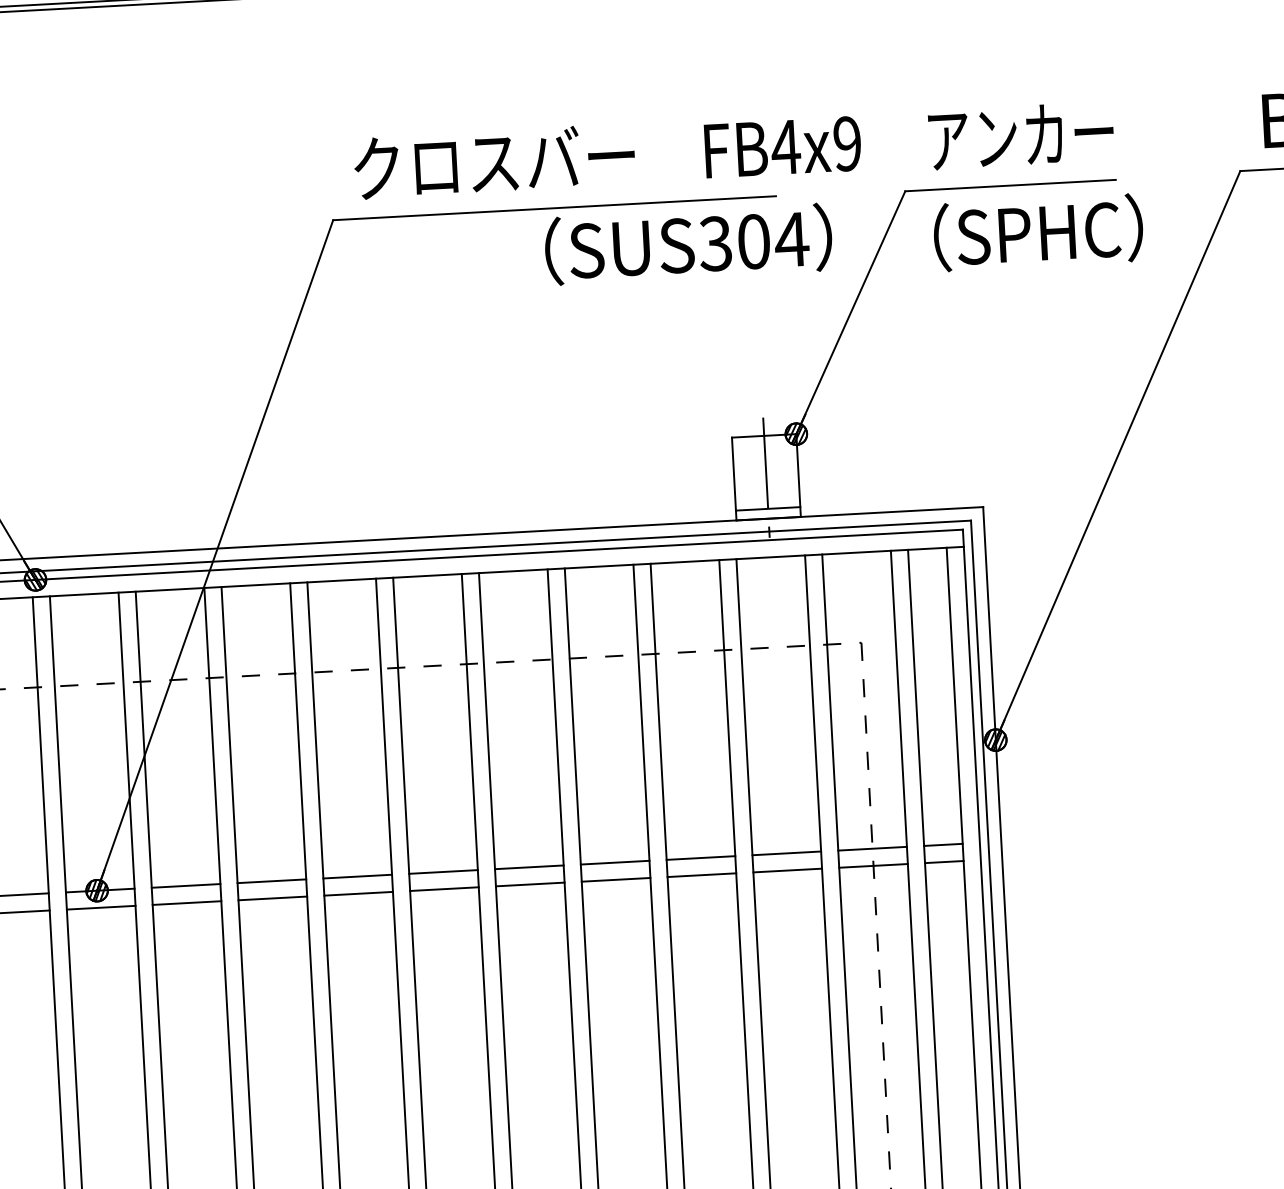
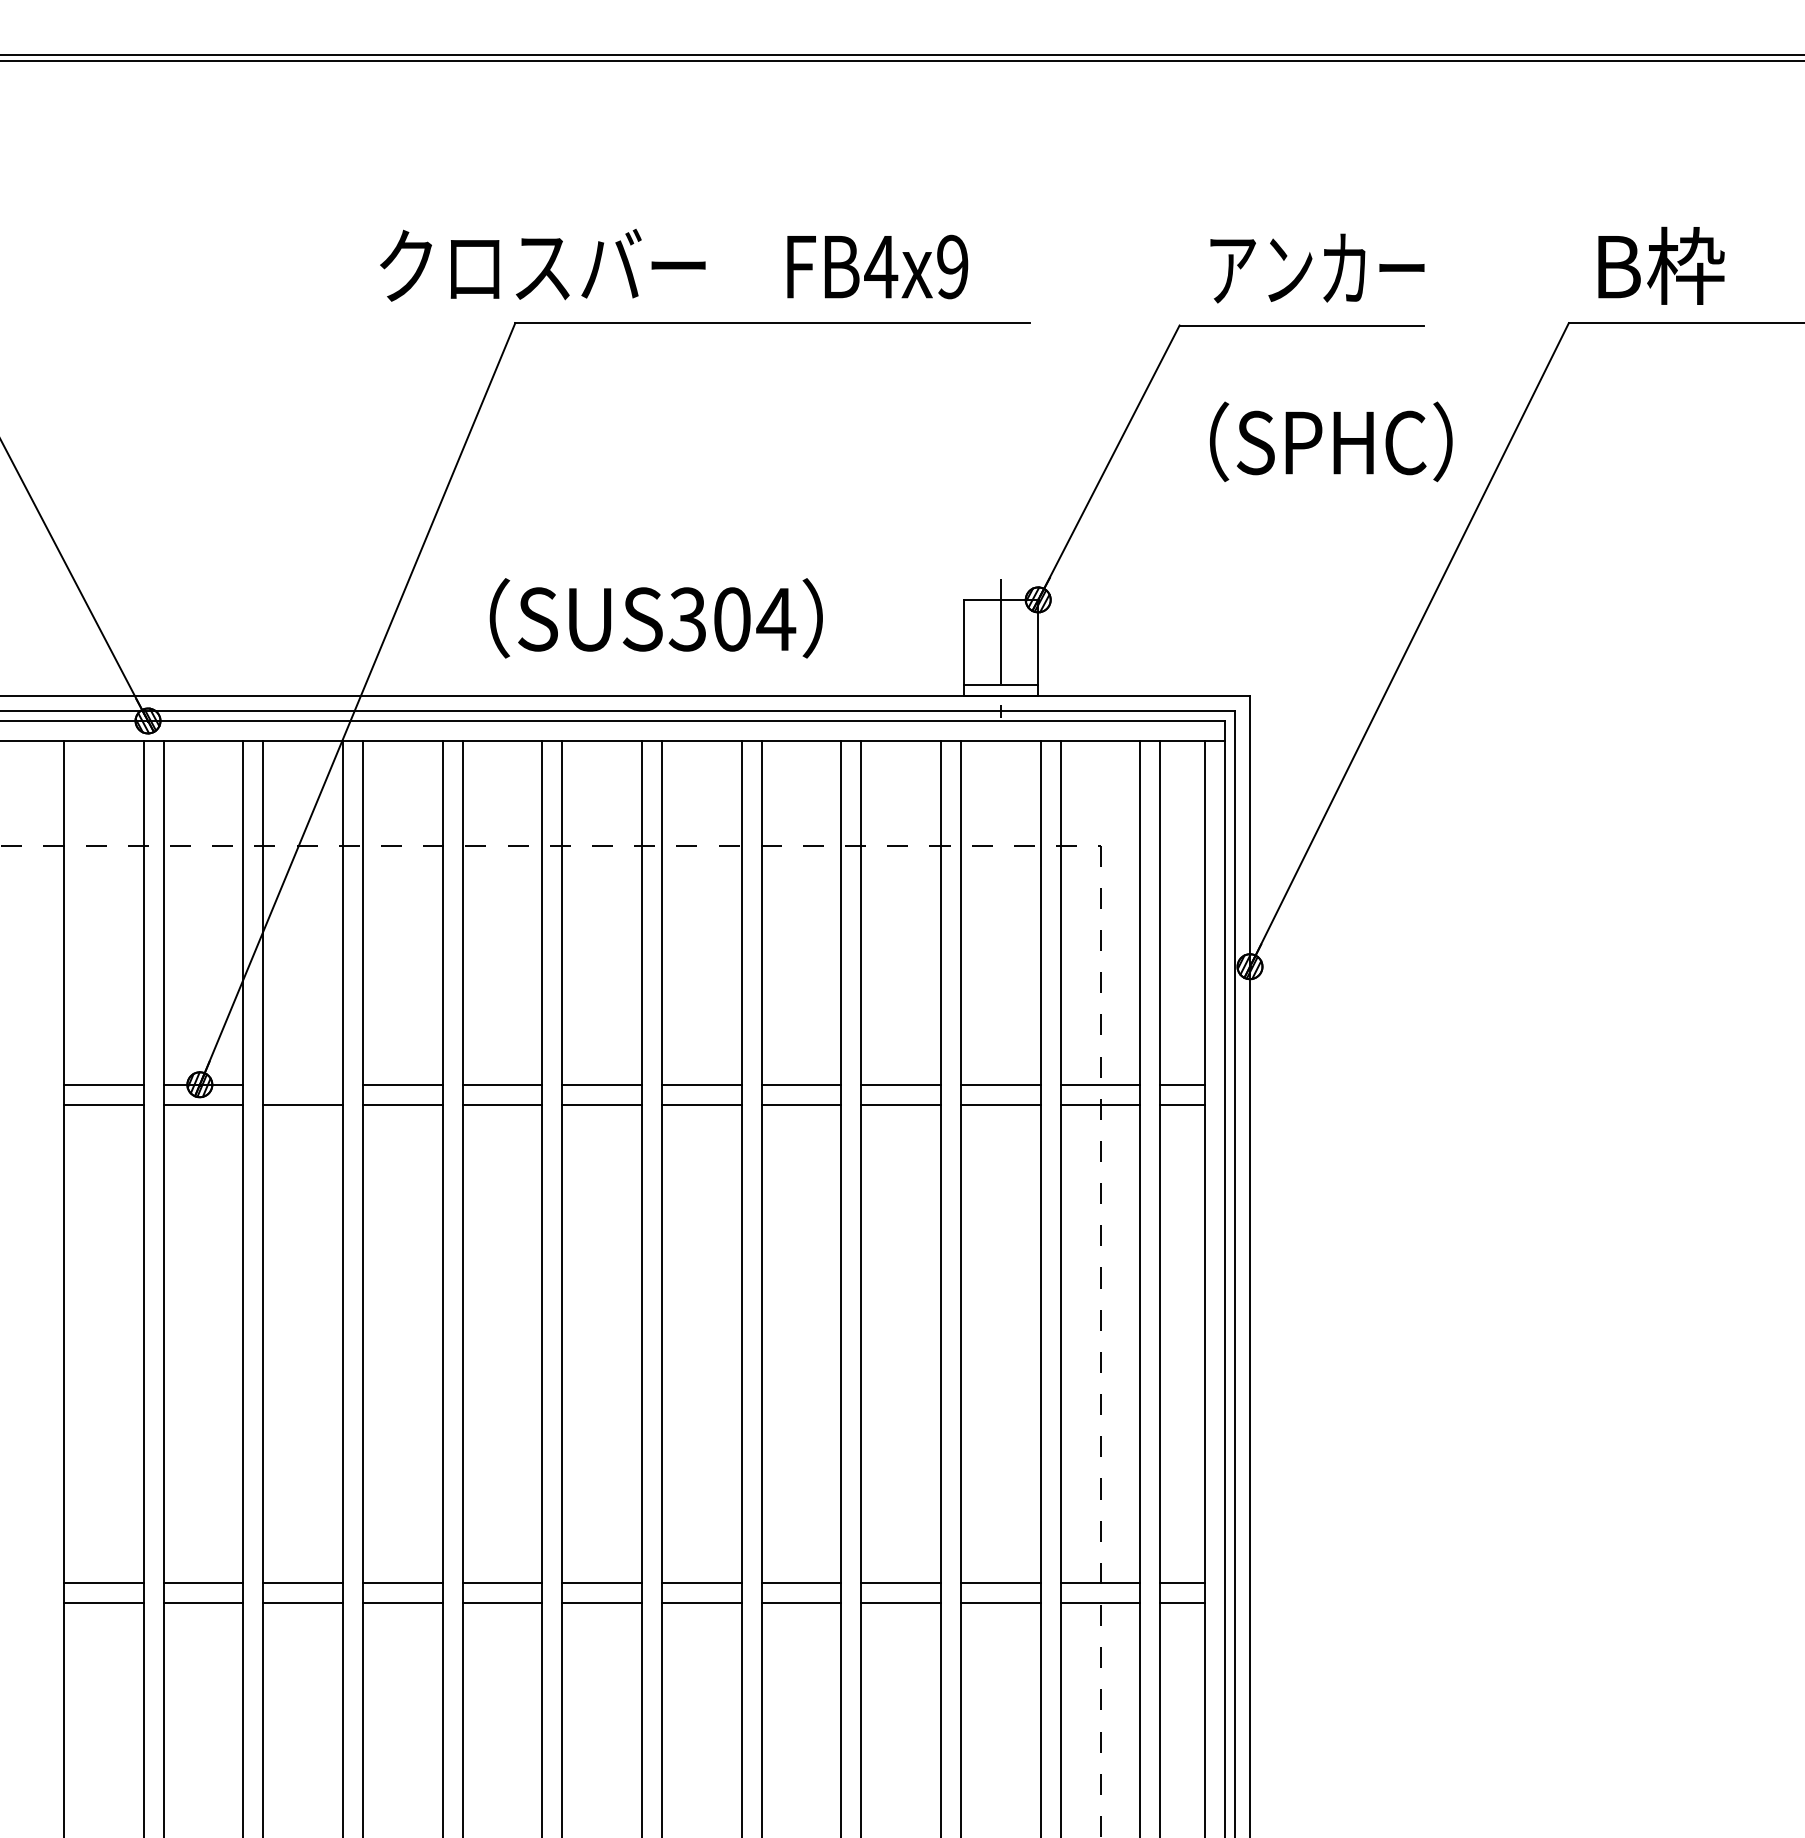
text: (607, 155) -> (674, 265), moved
text: (1038, 232) -> (1331, 441), moved
text: (687, 244) -> (655, 618), moved
line: (186, 885) -> (303, 1084), removed

